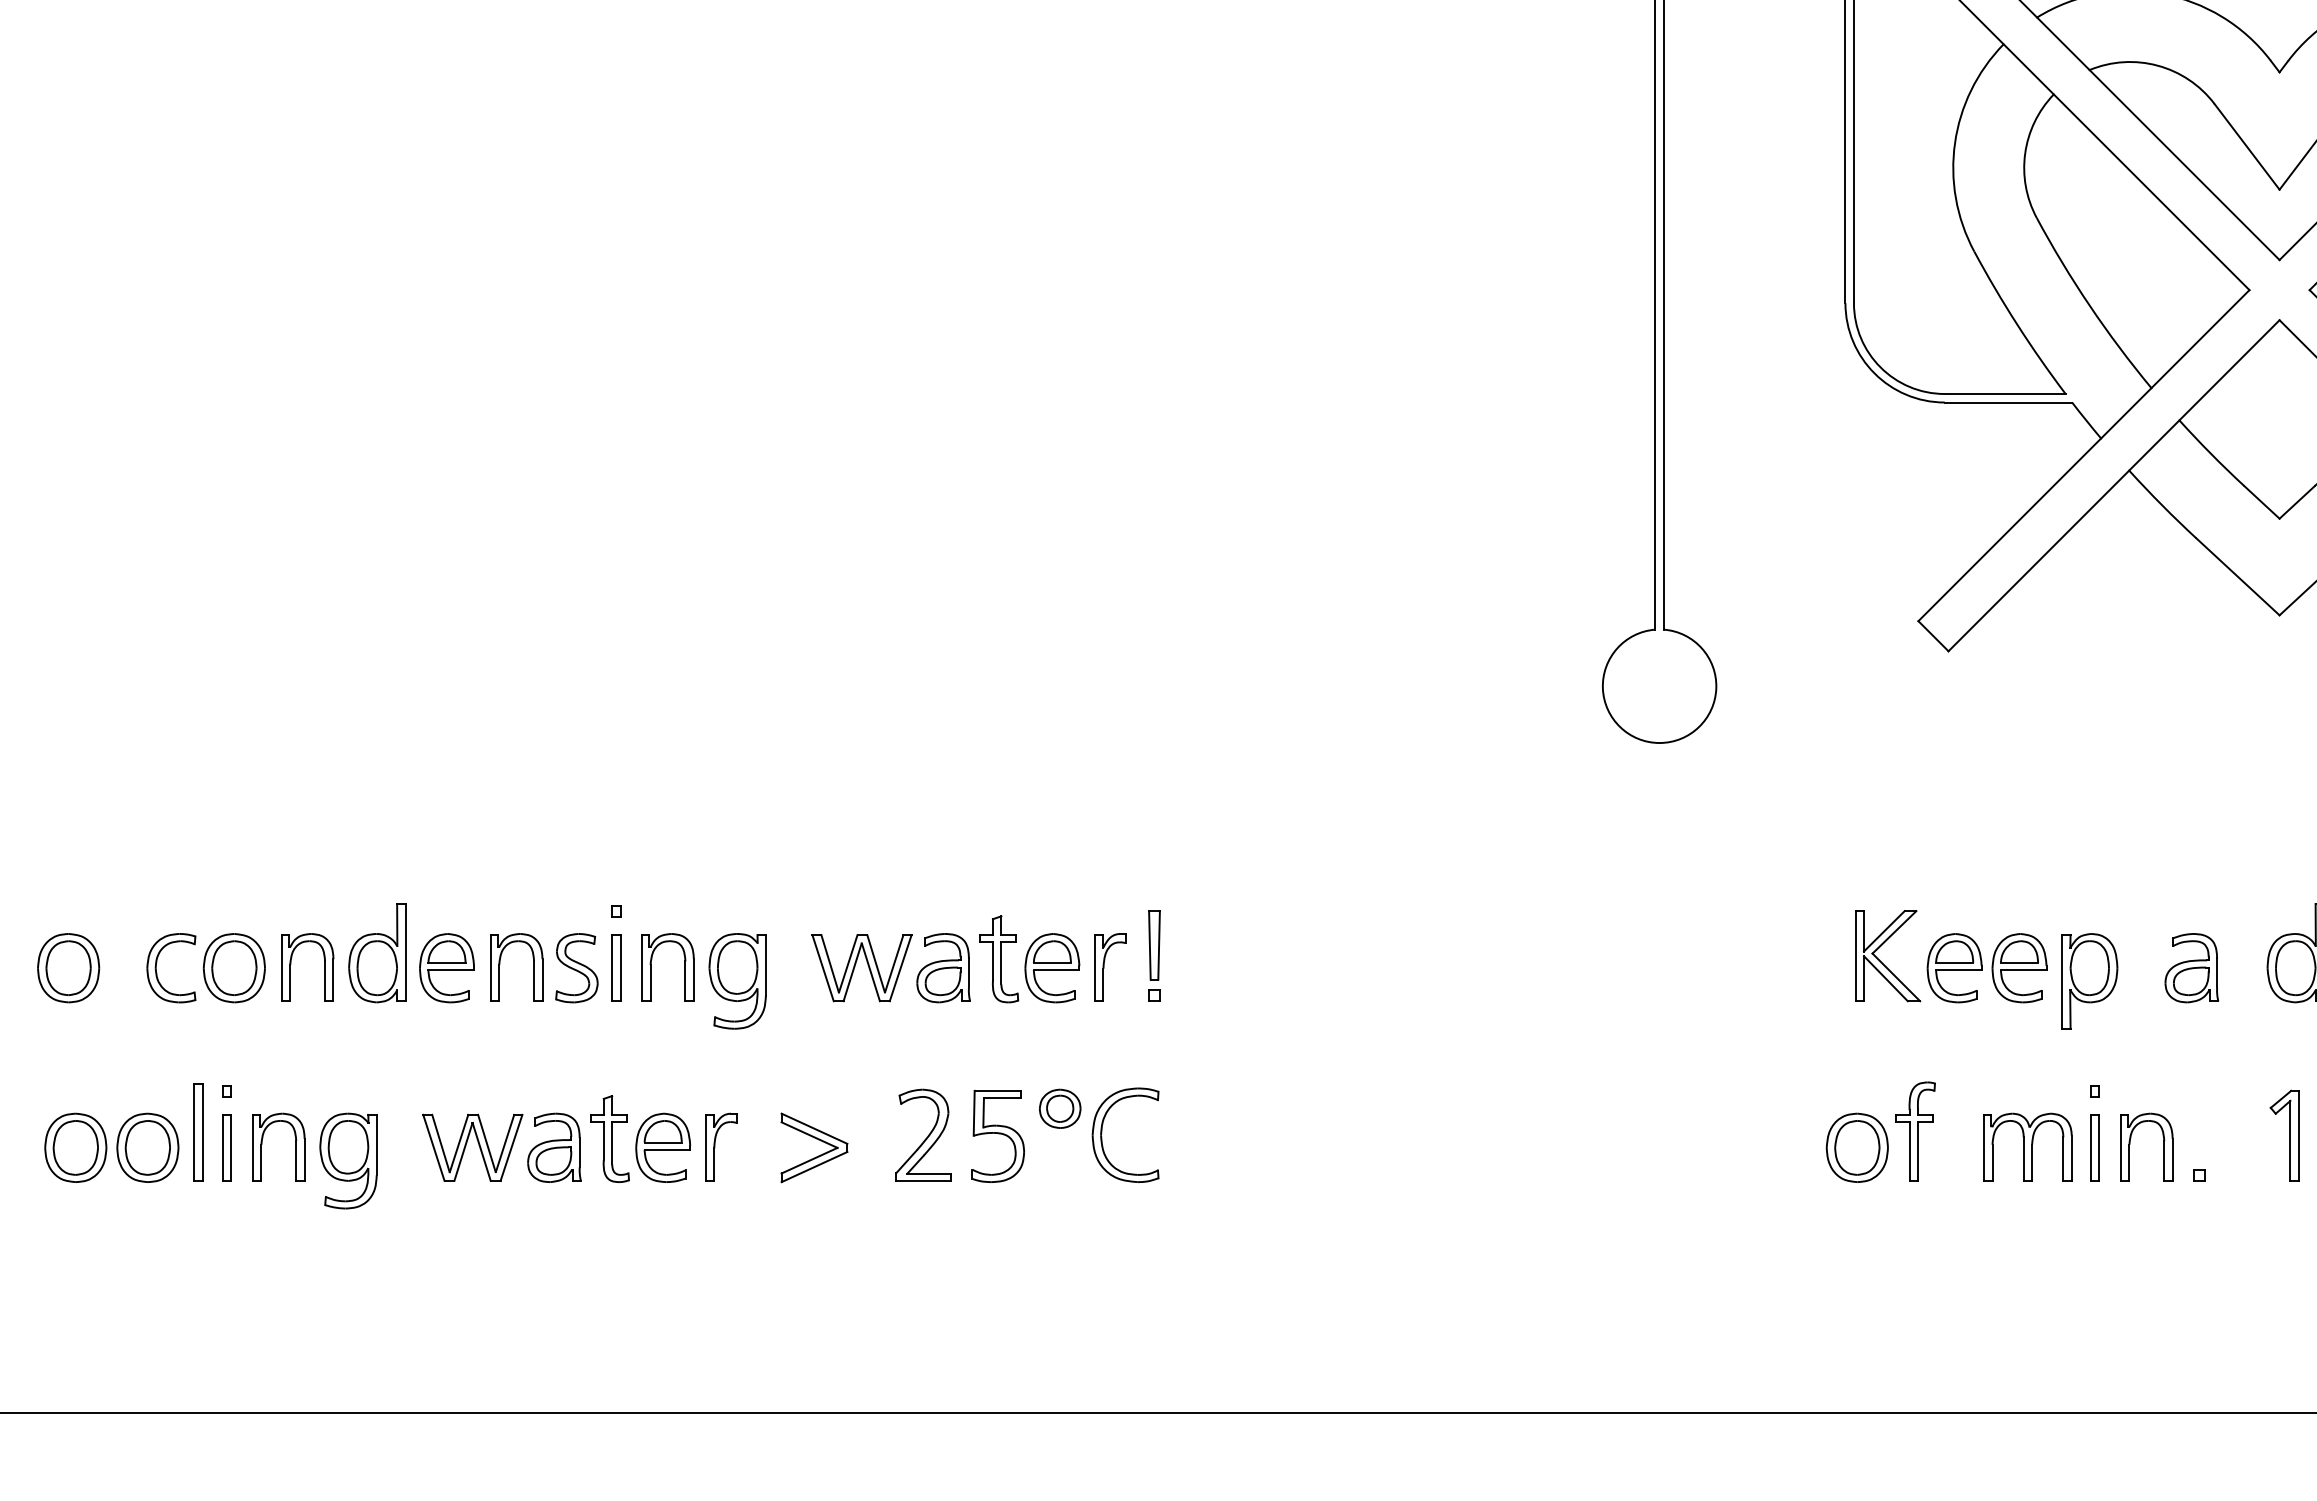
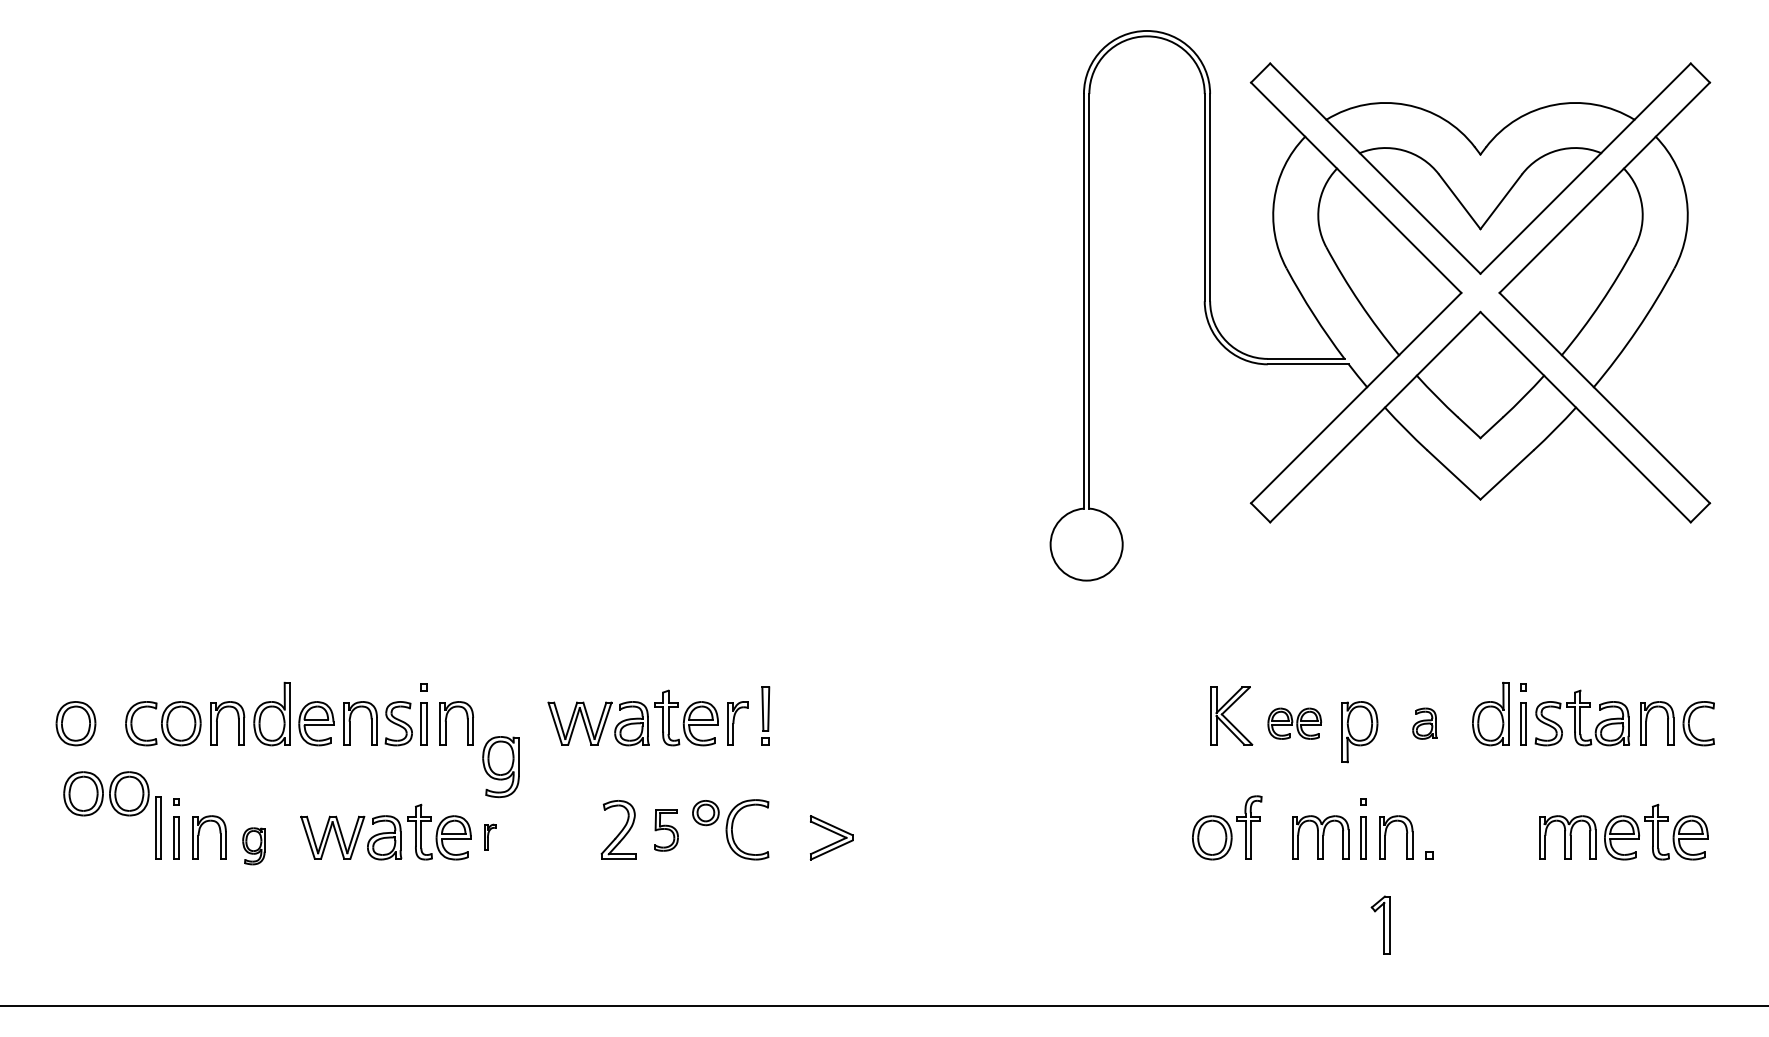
part: (1986, 967) -> (1294, 723), size x0.7
part: (2191, 967) -> (1424, 723), size x0.7
part: (736, 982) -> (500, 767), moved
part: (2284, 1134) -> (1380, 924), moved
part: (998, 1136) -> (666, 830), size x0.7
part: (111, 1147) -> (106, 793), moved
part: (721, 1147) -> (490, 837), size x0.6
part: (813, 1147) -> (831, 837), moved
part: (348, 1161) -> (253, 846), size x0.6

